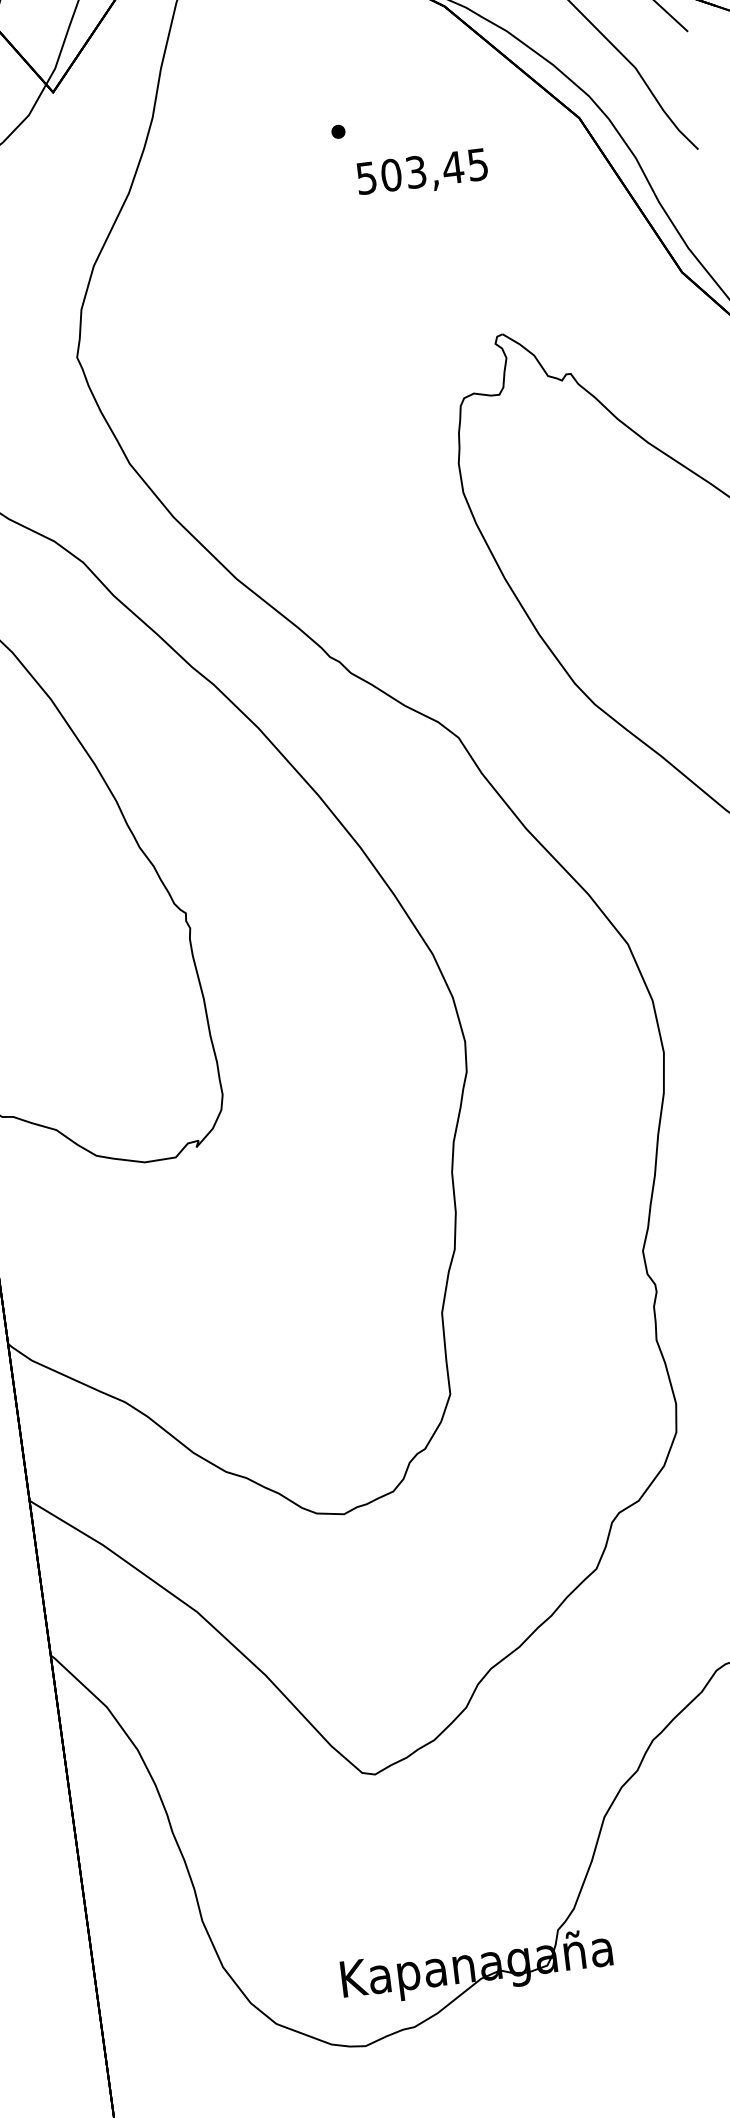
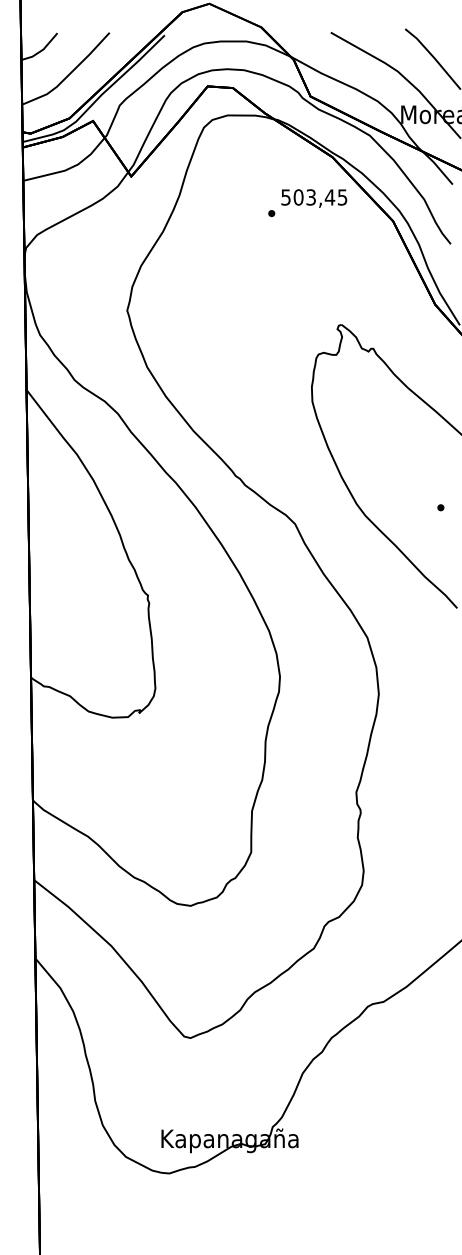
text: (422, 173) -> (314, 198), moved

